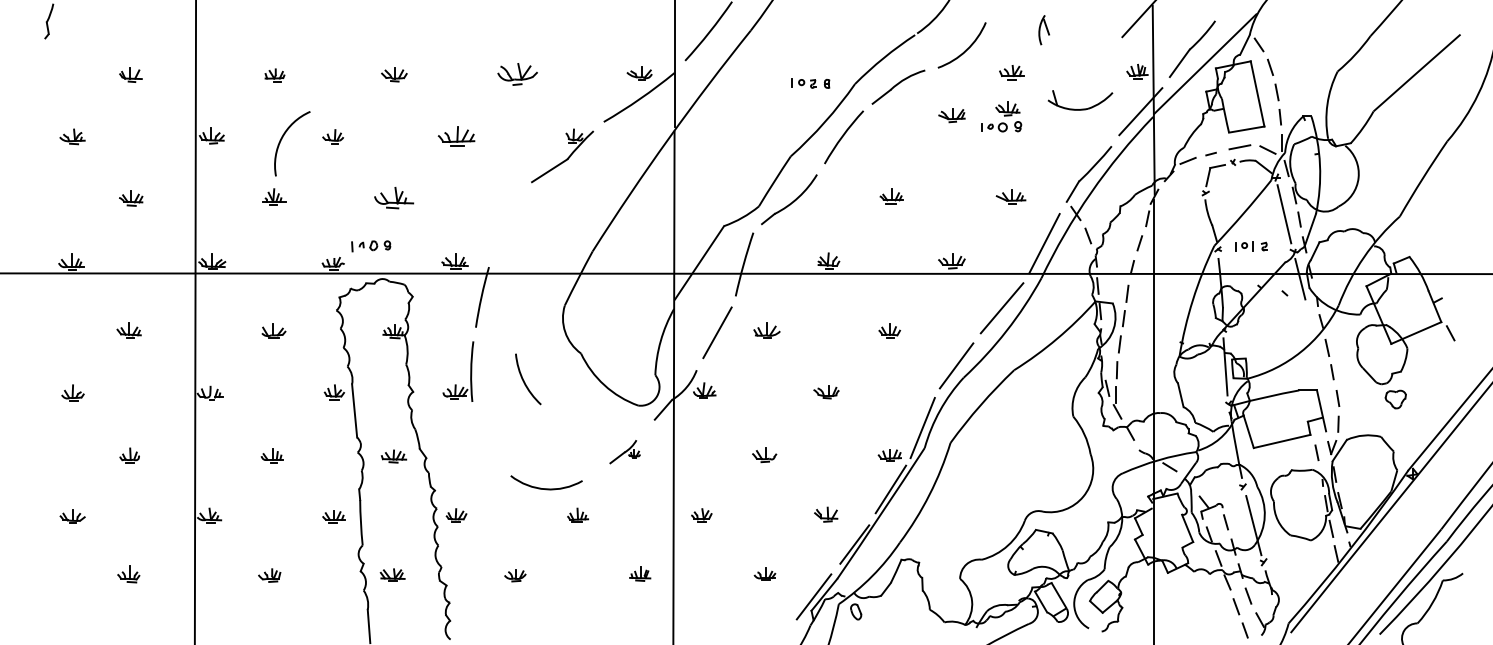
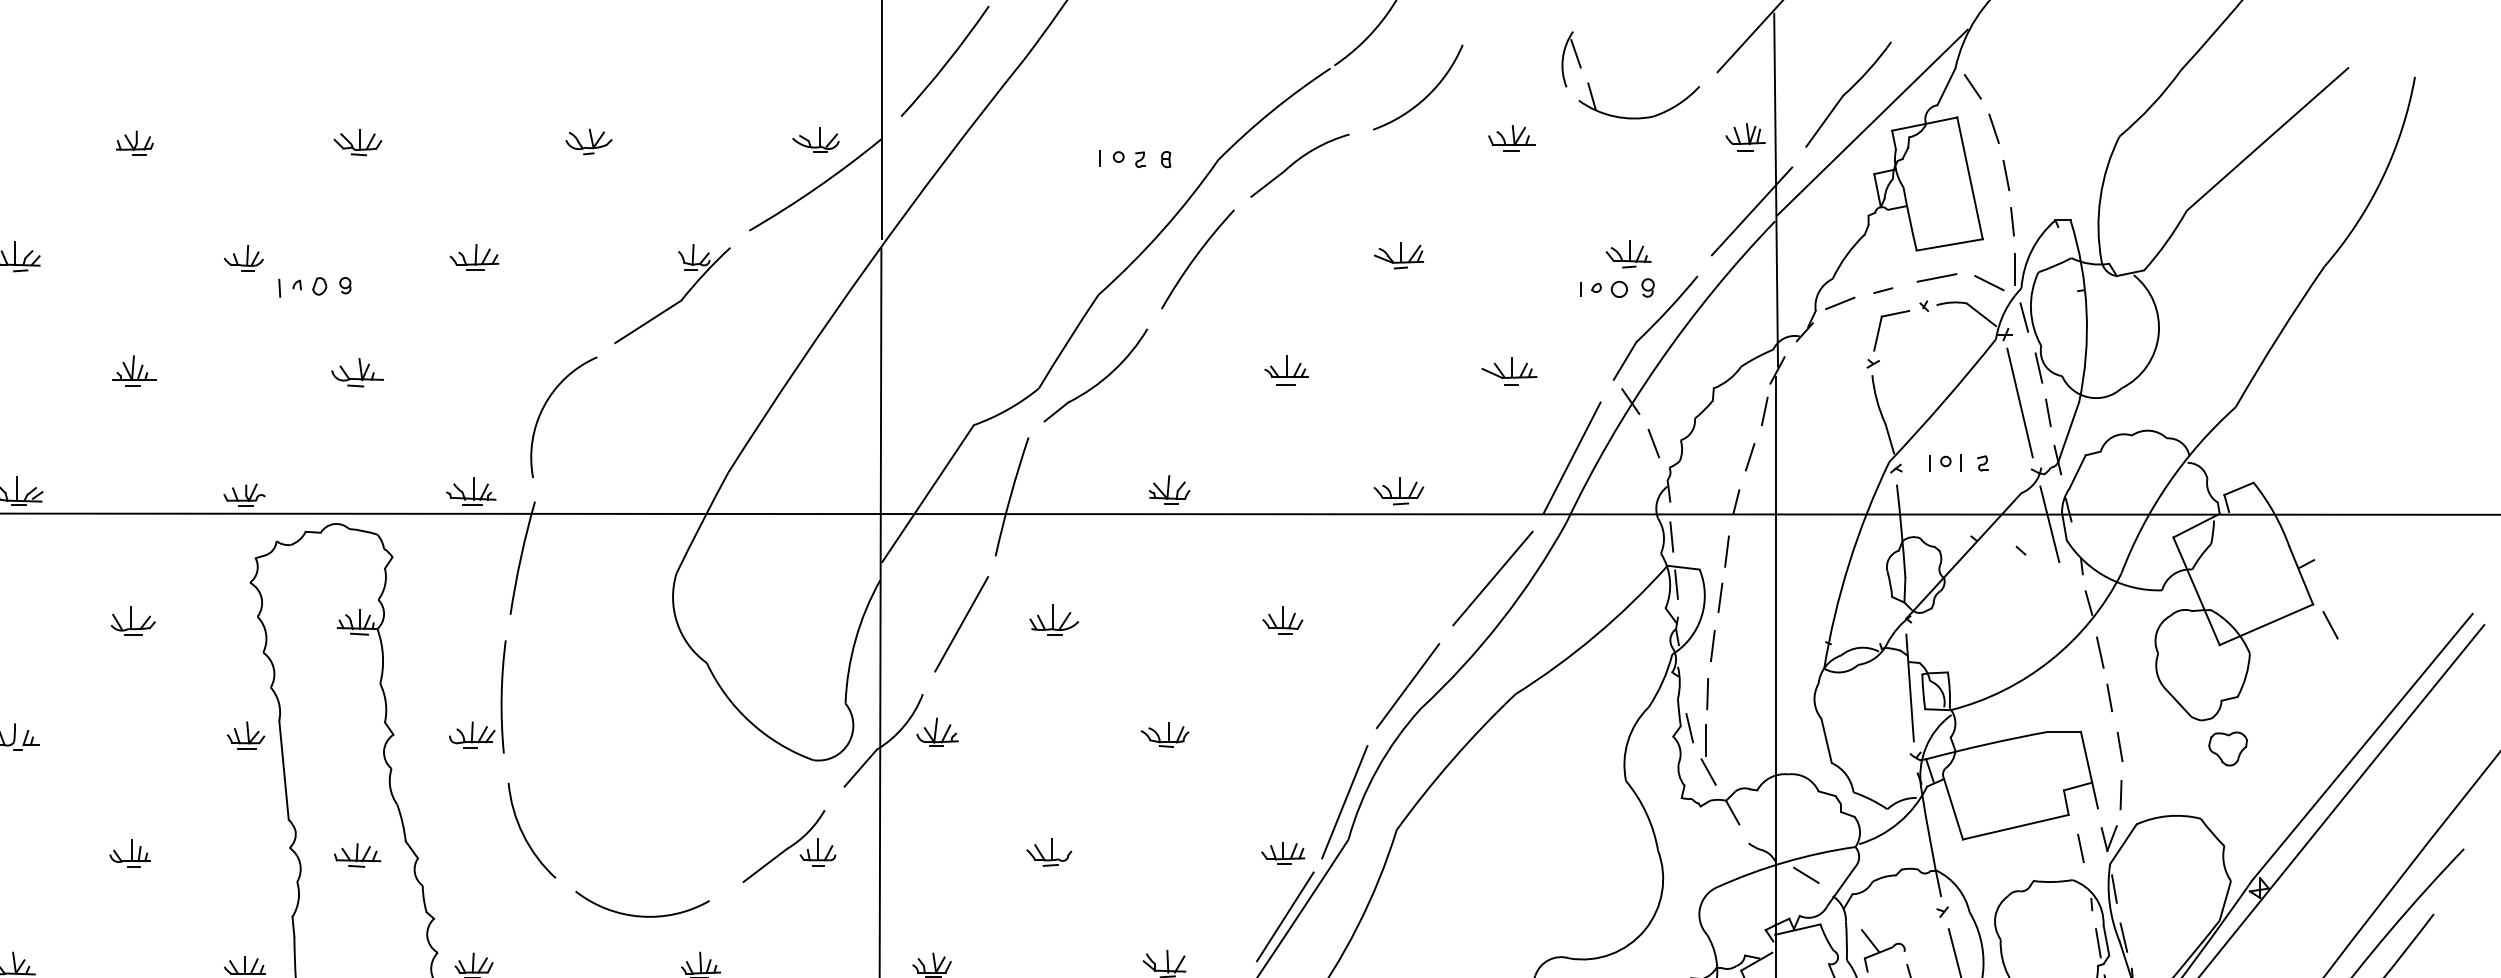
part: (518, 74) -> (589, 142), size x0.62
part: (1081, 108) -> (1641, 115), moved
part: (951, 115) -> (1398, 255), moved
part: (1001, 116) -> (1616, 269), moved
part: (456, 135) -> (474, 255), size x0.71
arc: (282, 139) -> (545, 409), moved
part: (393, 197) -> (356, 371), size x0.71
part: (371, 246) -> (315, 287), moved
arc: (524, 380) -> (524, 832), moved
part: (624, 451) -> (787, 845), size x1.67

